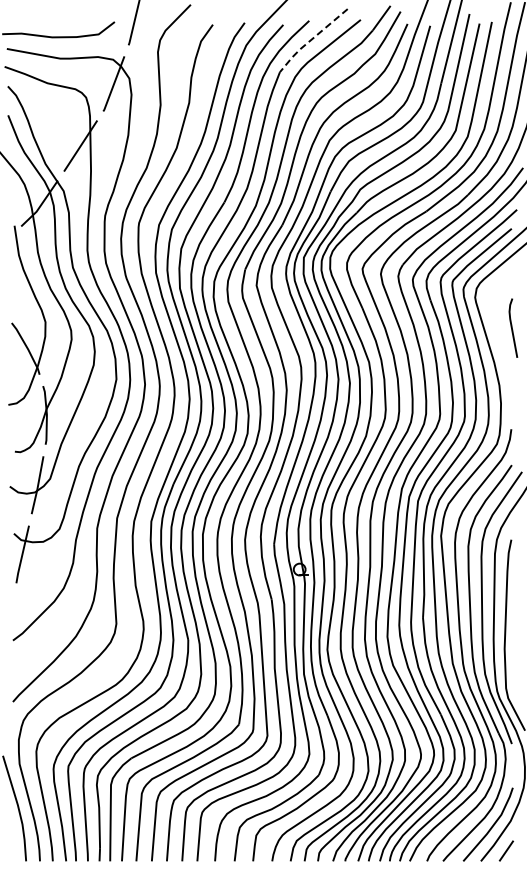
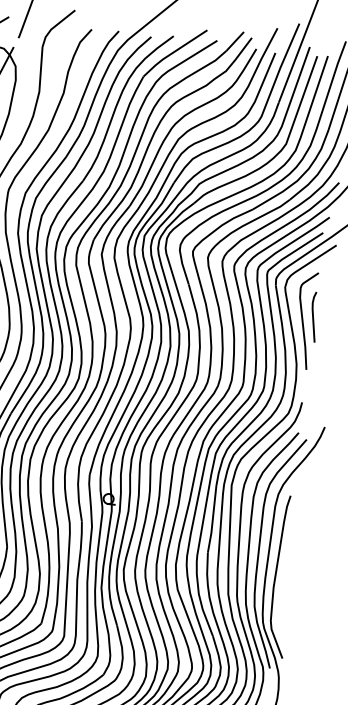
line: (310, 40) -> (172, 52), dashed -> solid
curve: (500, 332) -> (302, 319), added

